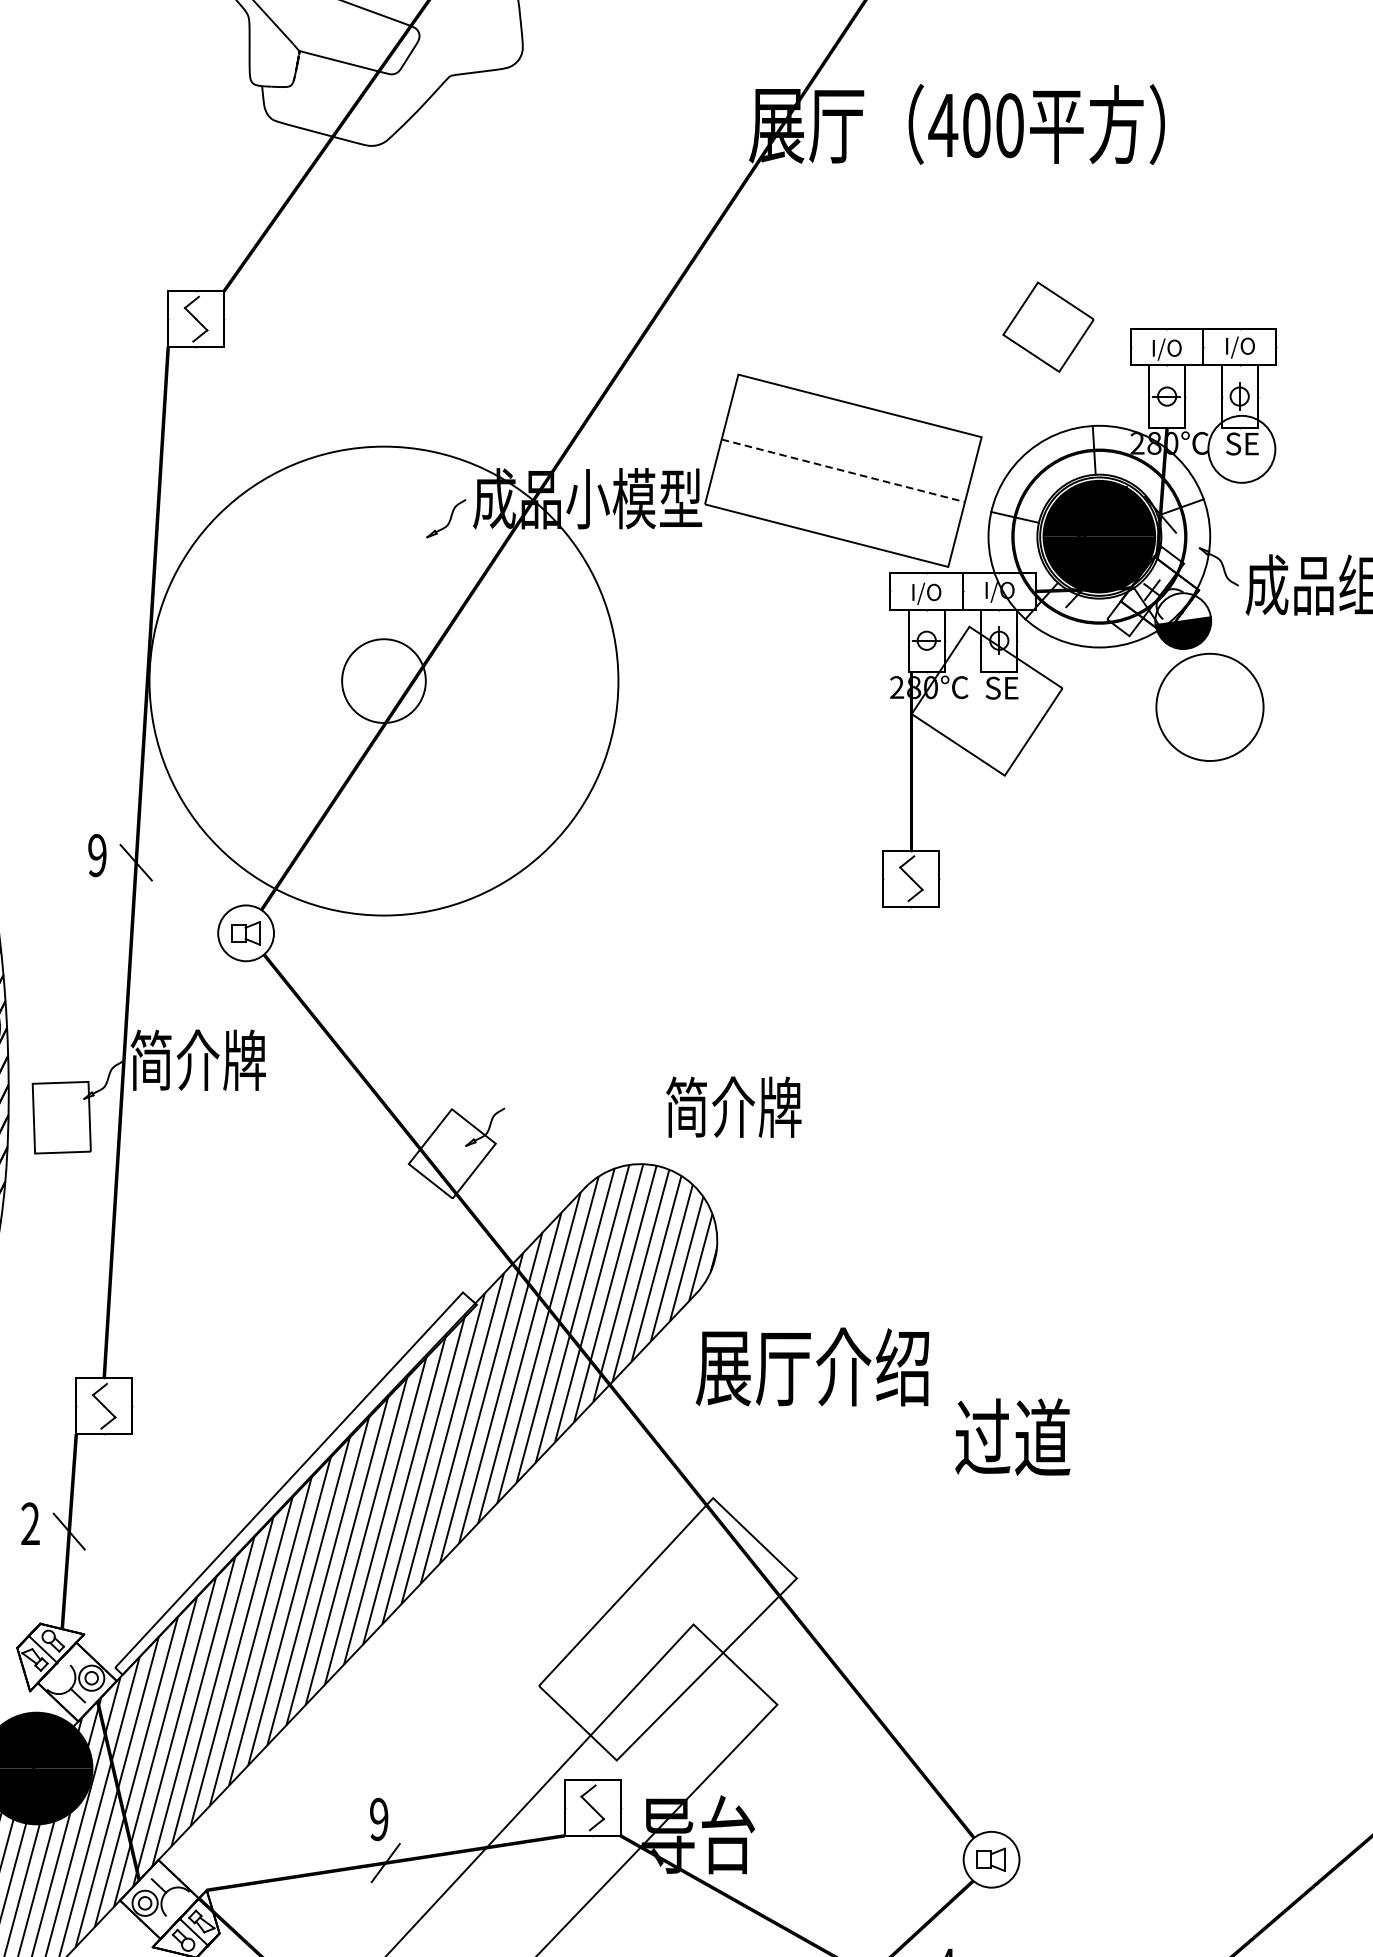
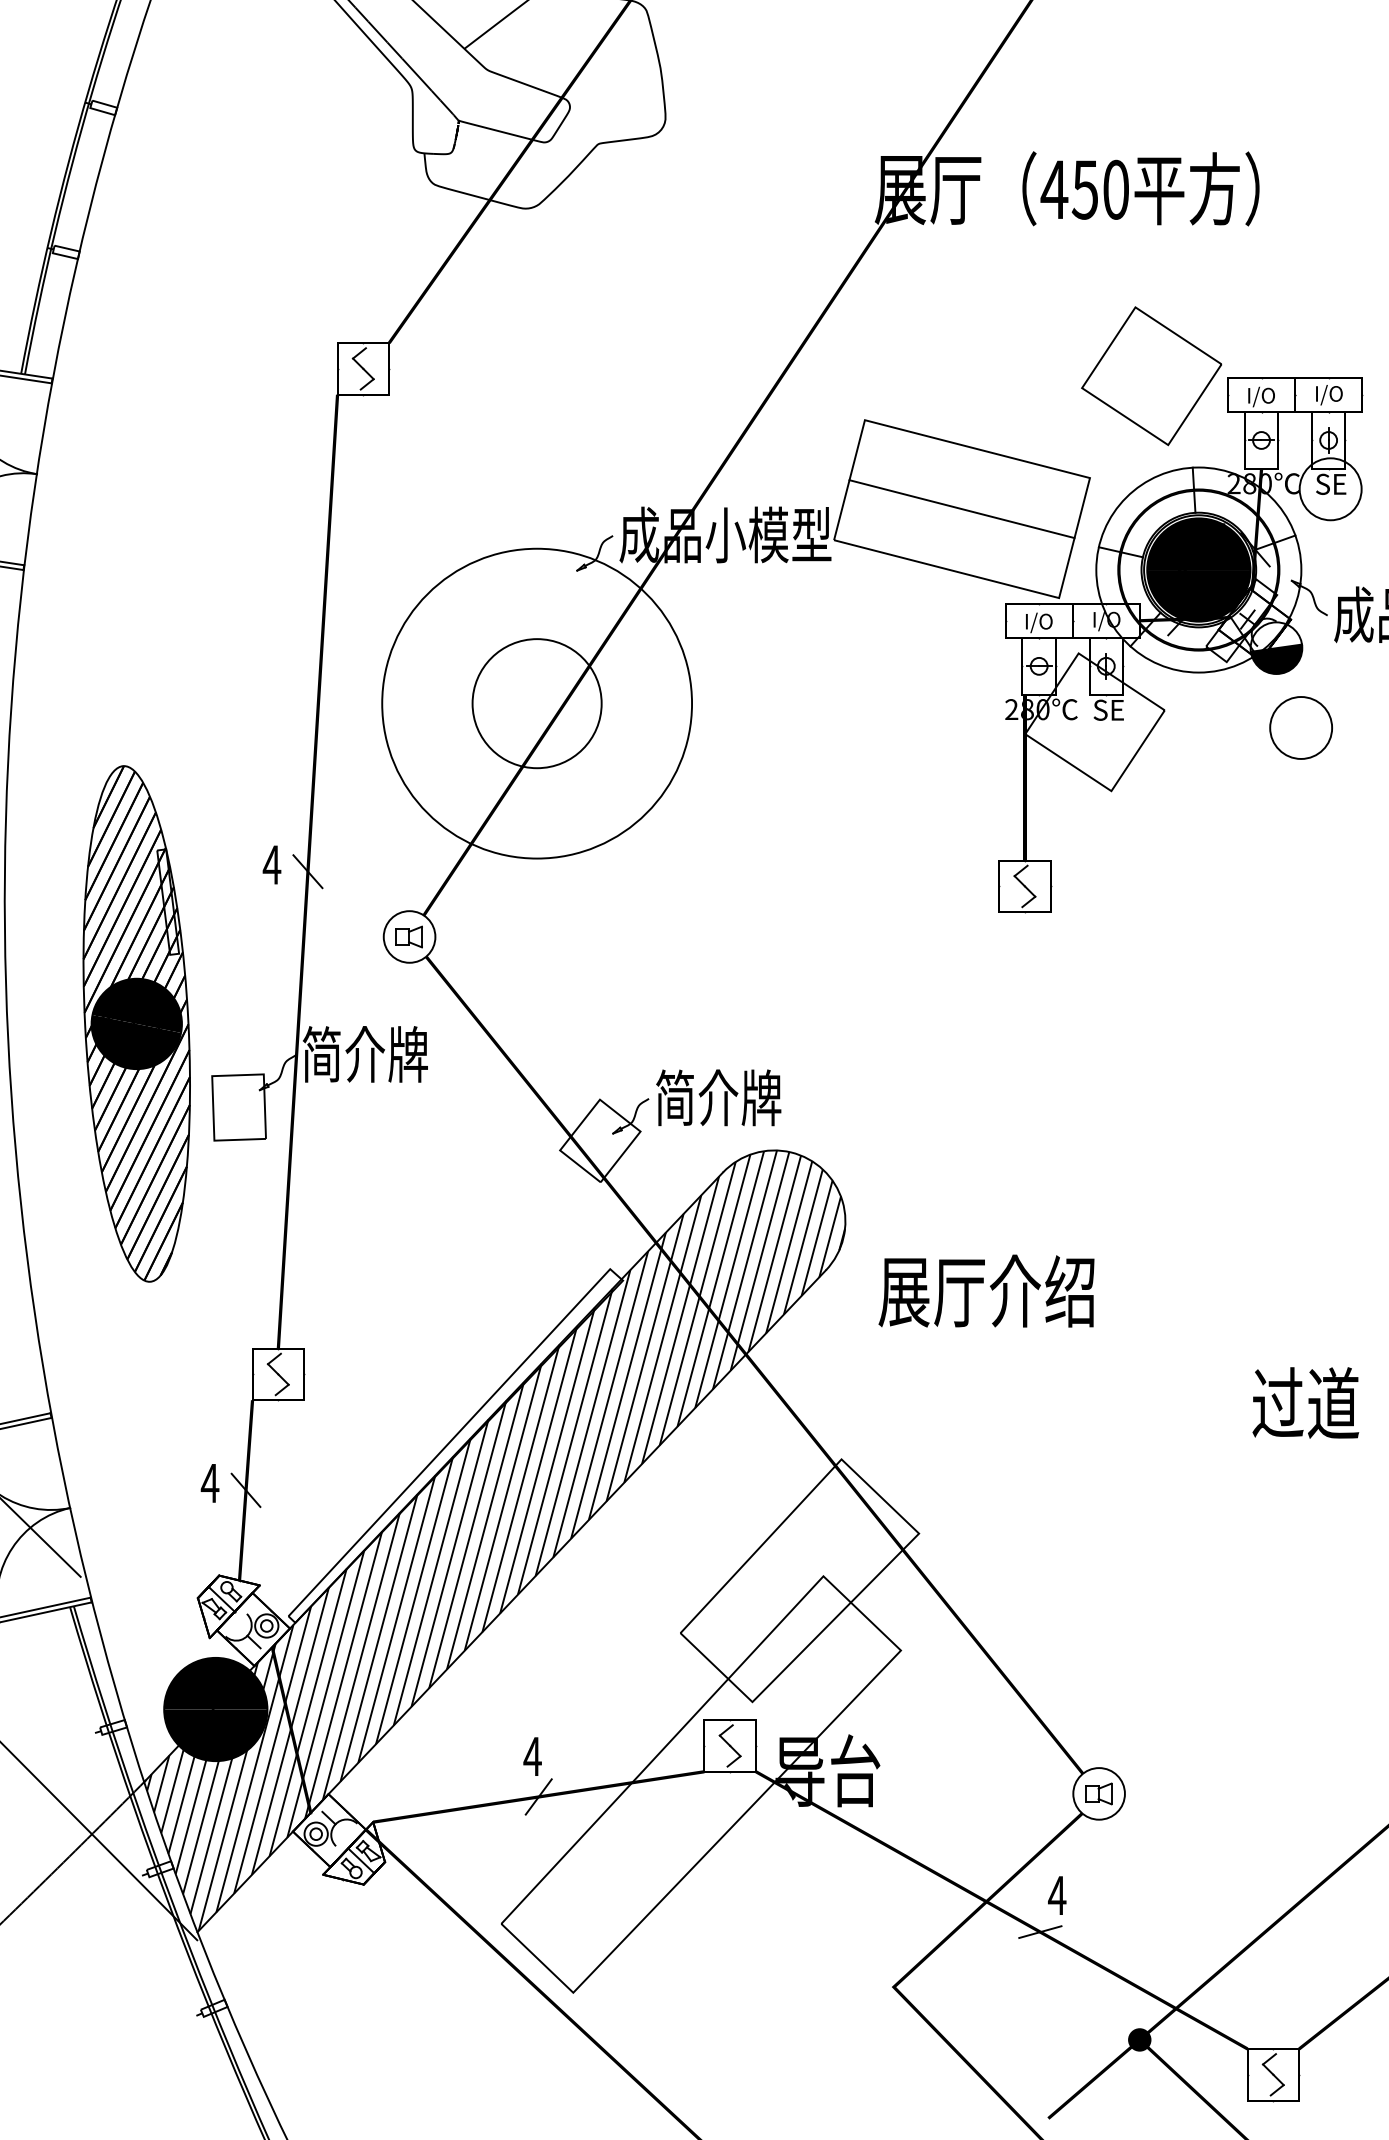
text: (975, 125) -> (1084, 189), 400 -> 450
part: (1048, 327) -> (1151, 376), size x1.67
line: (843, 471) -> (962, 509), dashed -> solid
circle: (383, 680) -> (536, 703), size x1.67
circle: (384, 680) -> (537, 703), size x0.71
circle: (1210, 706) -> (1301, 727), size x0.62
text: (96, 854) -> (271, 864), 9 -> 4
text: (733, 1106) -> (718, 1097), moved
text: (812, 1366) -> (986, 1290), moved
text: (1012, 1436) -> (1305, 1402), moved
text: (29, 1523) -> (209, 1482), 2 -> 4
text: (378, 1819) -> (532, 1756), 9 -> 4

